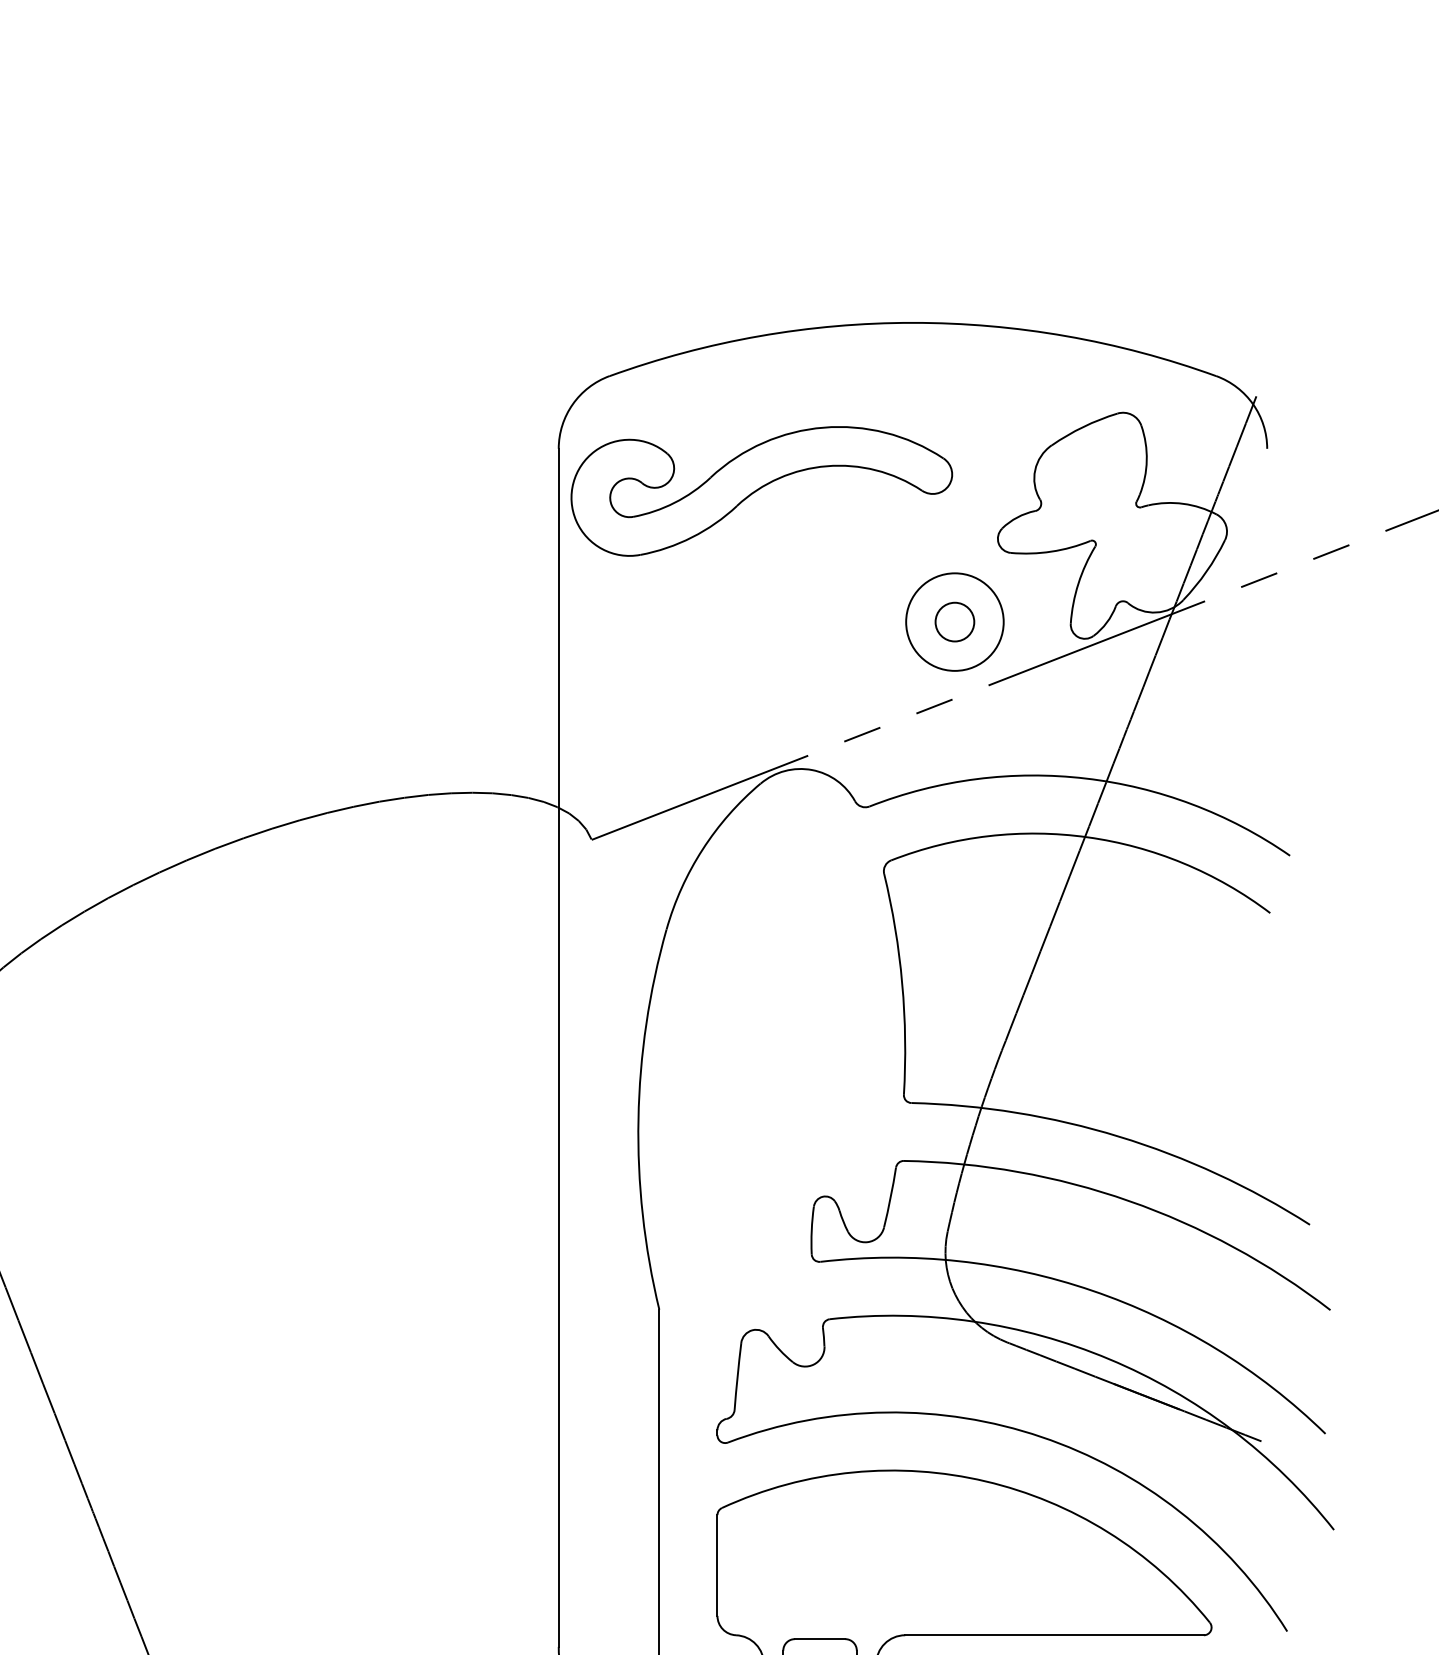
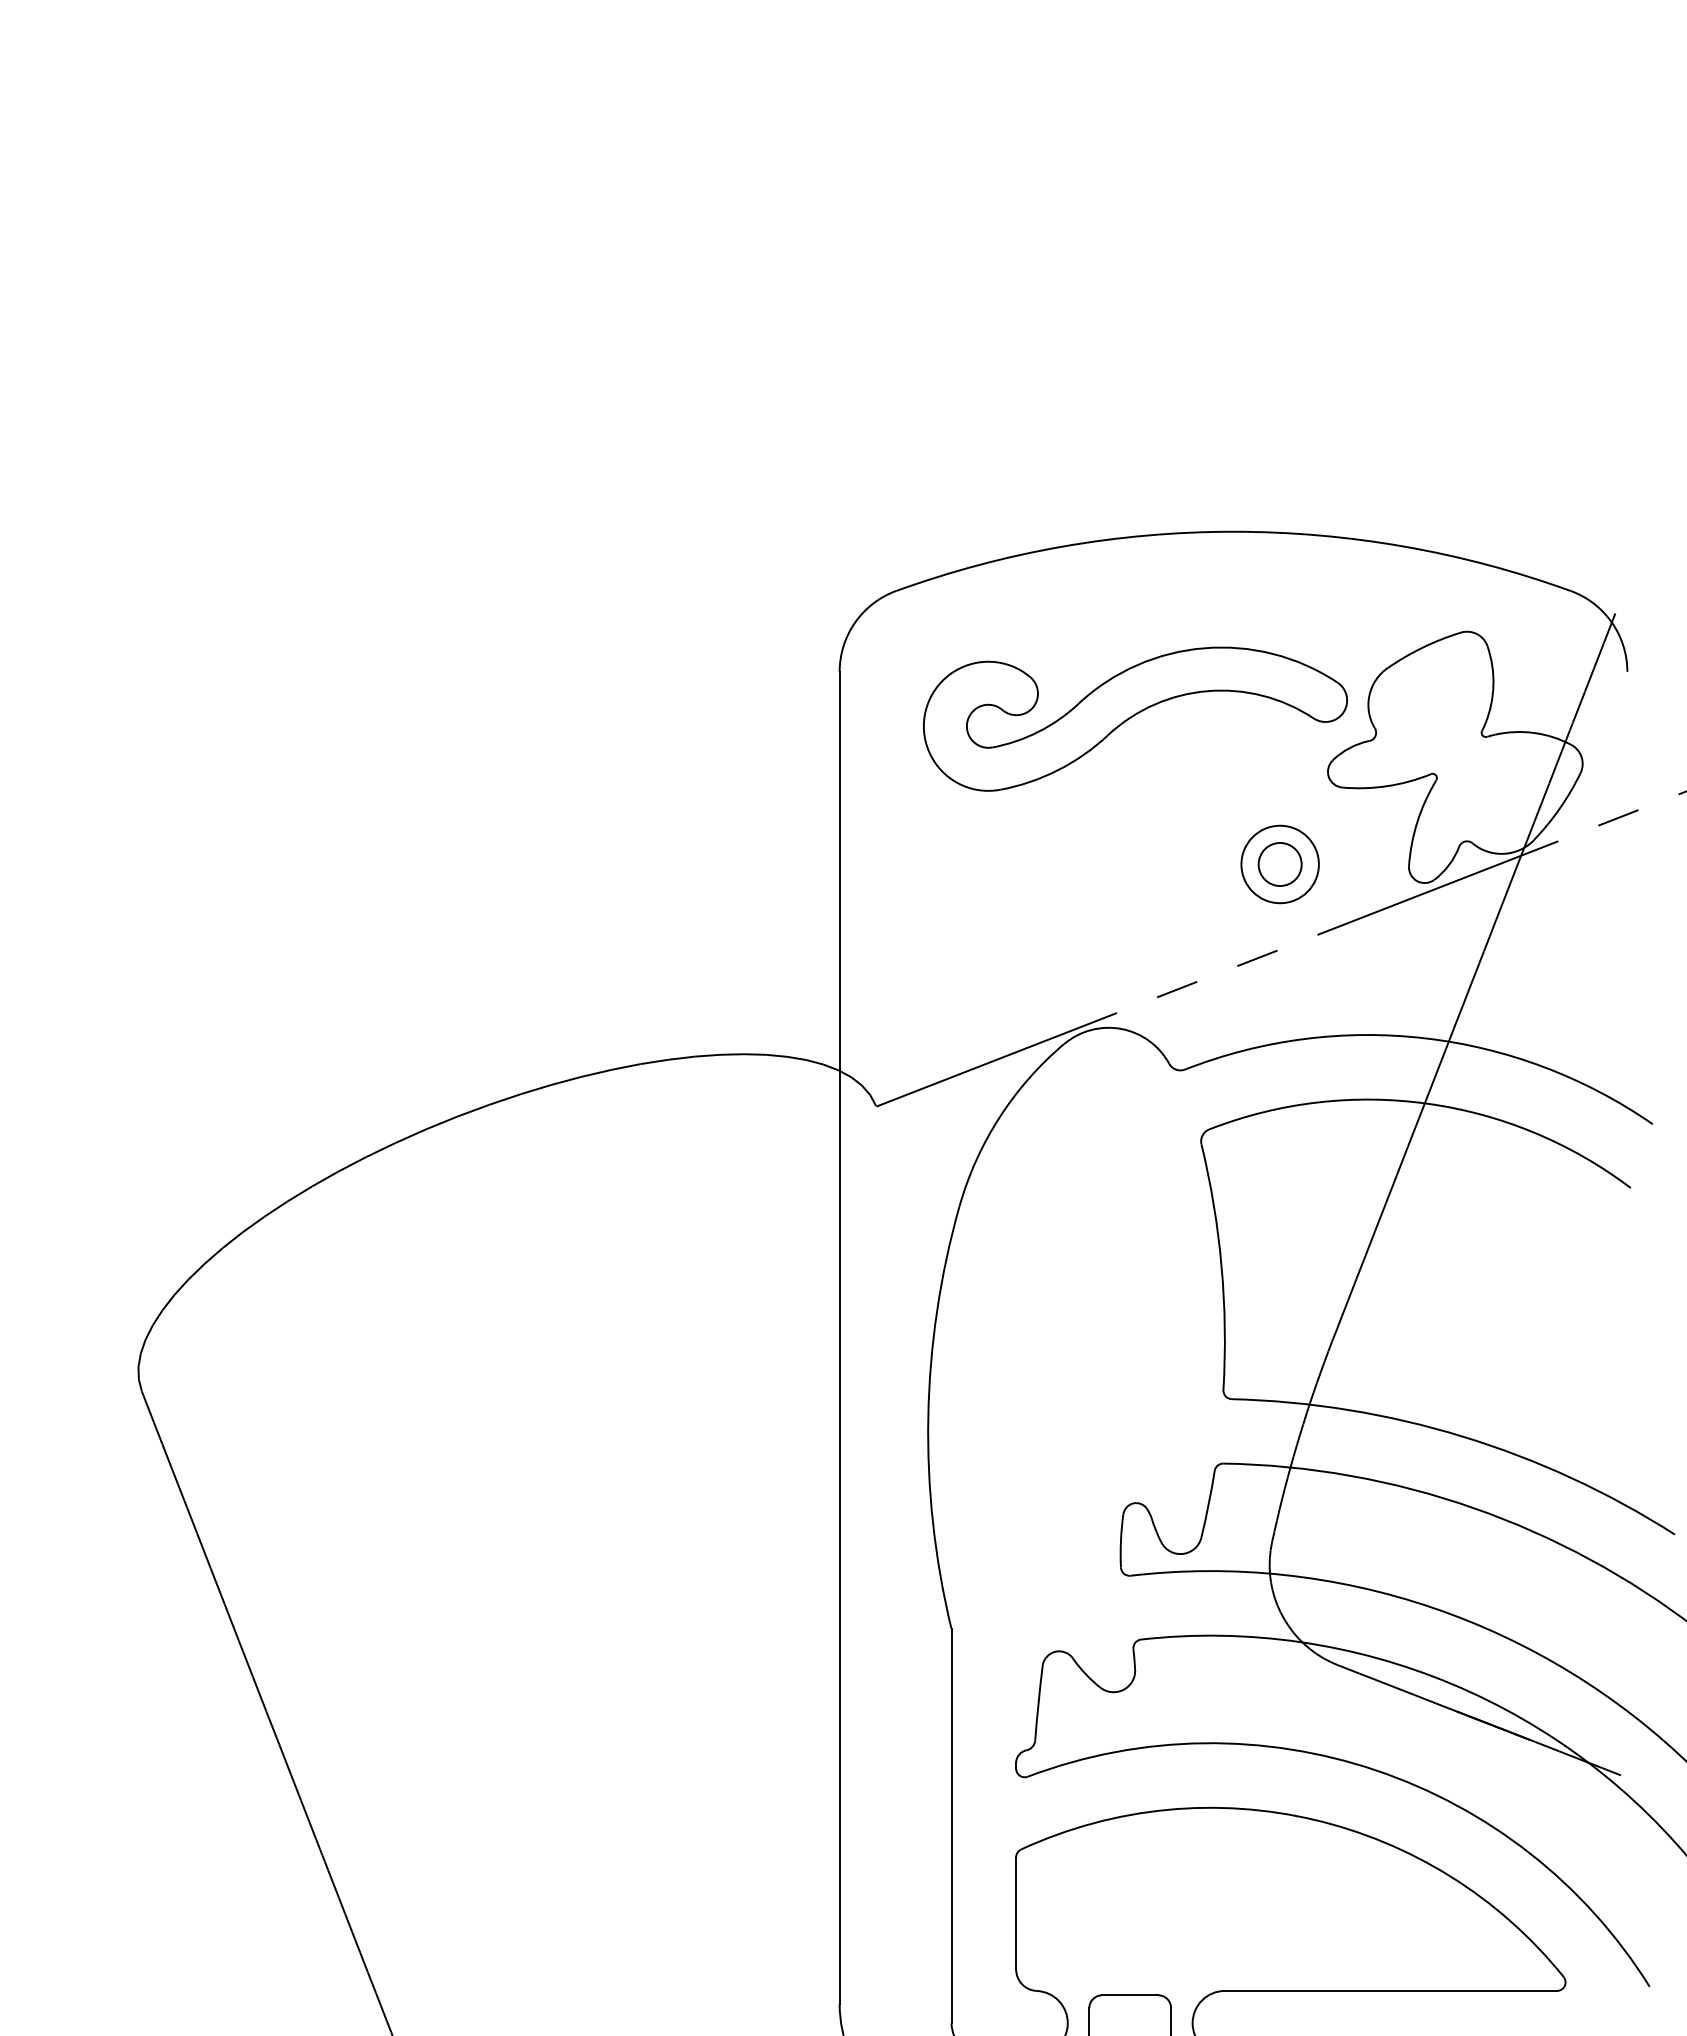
part: (761, 490) -> (1135, 718), moved
circle: (954, 622) -> (1279, 864), size x0.71

